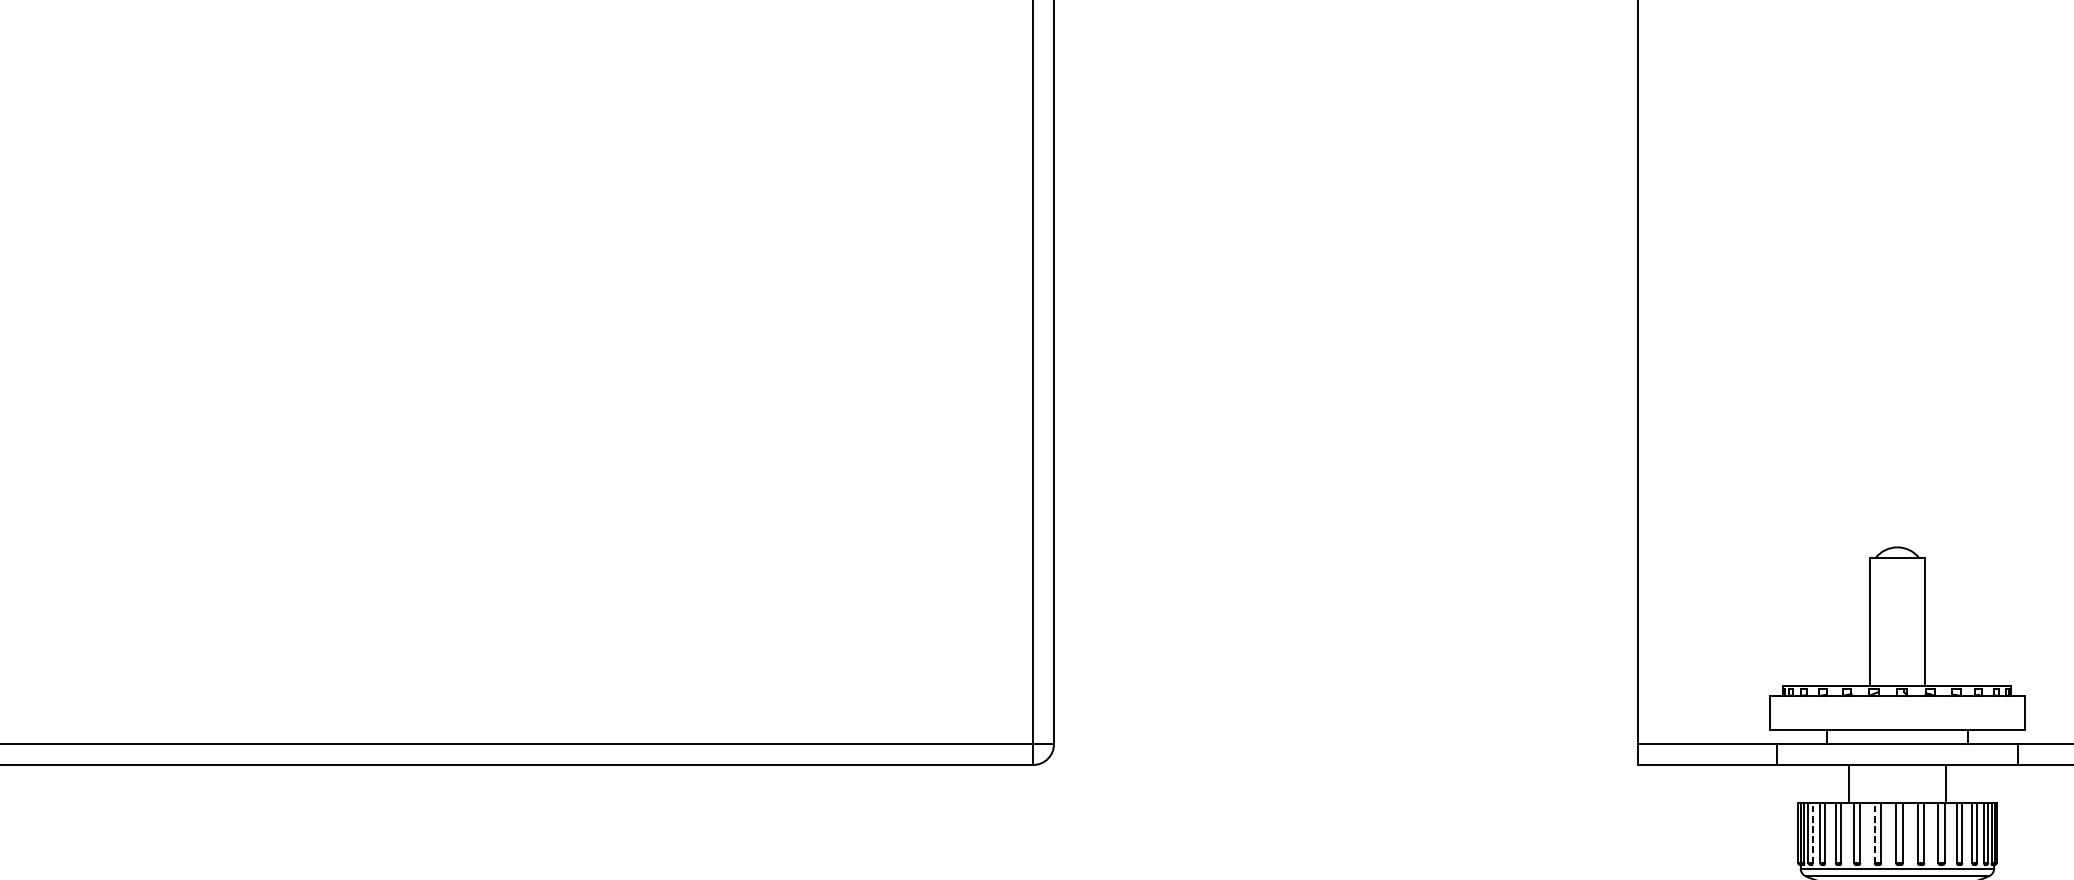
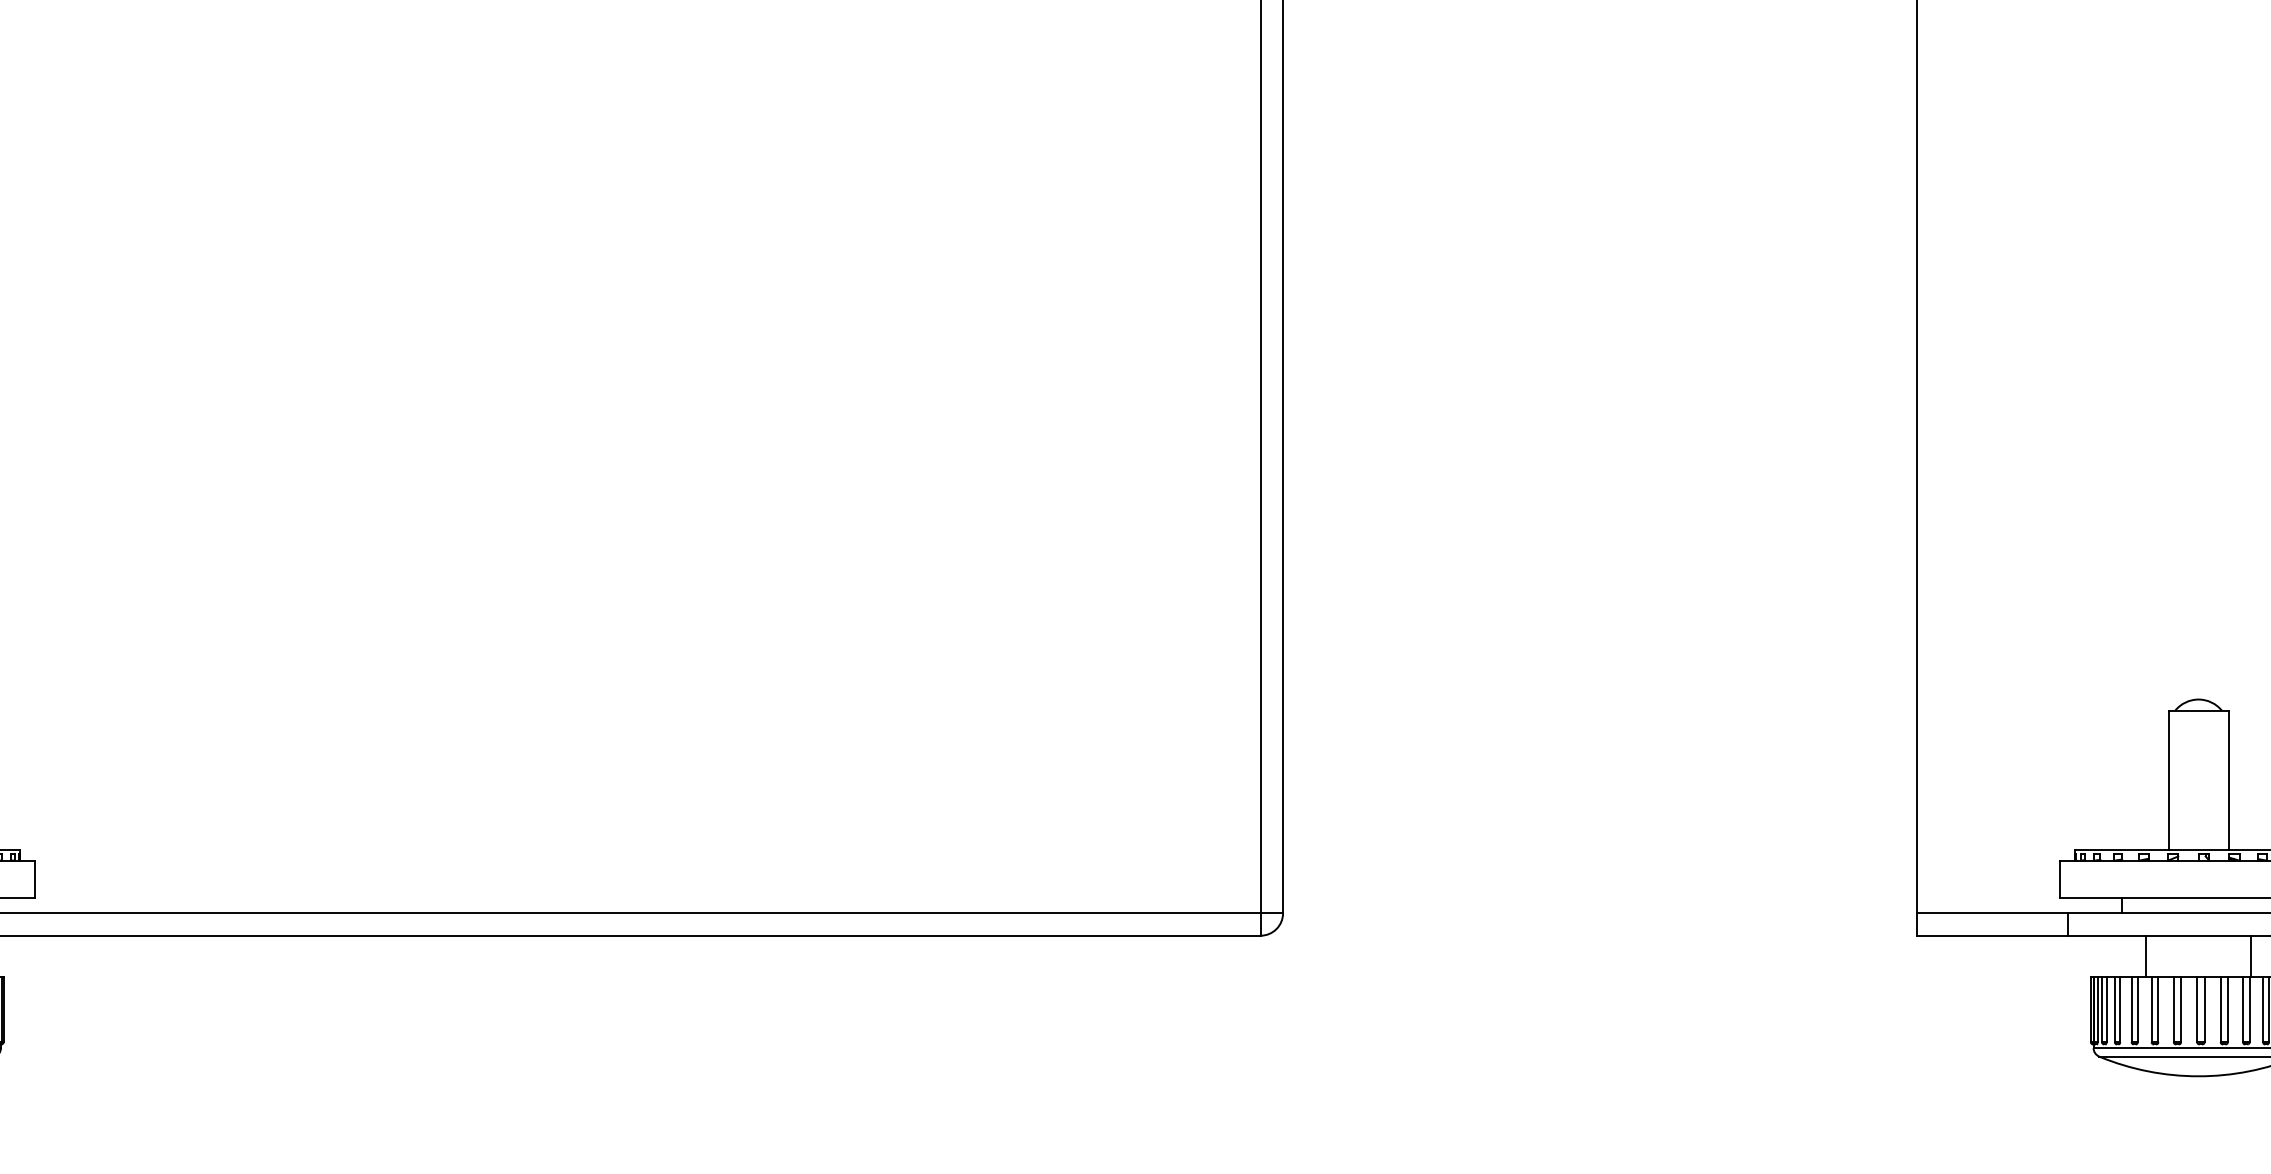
line: (1812, 832) -> (2106, 1009), dashed -> solid
line: (1874, 832) -> (2173, 1009), dashed -> solid

